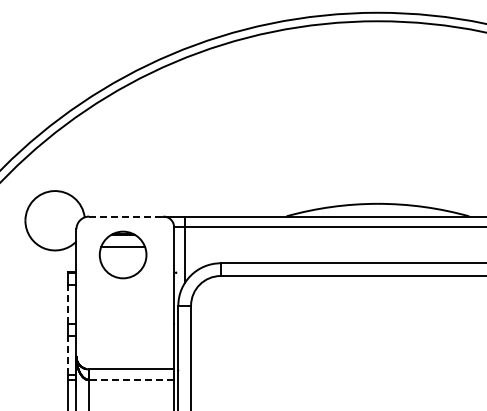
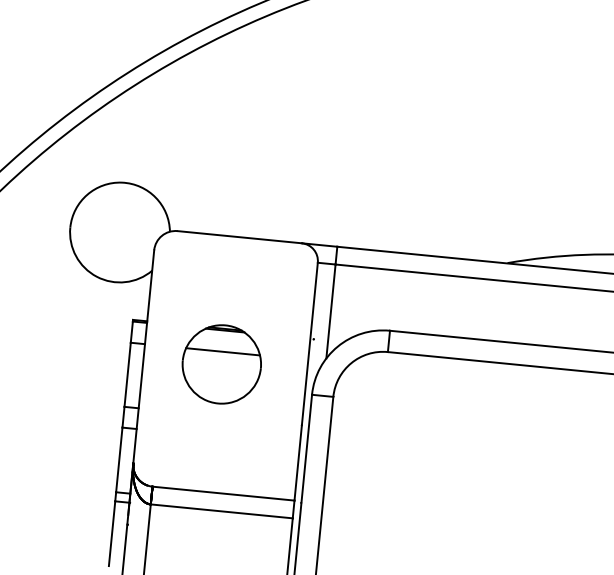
line: (126, 216) -> (240, 237), dashed -> solid
part: (122, 254) -> (220, 363), moved
line: (67, 304) -> (126, 374), dashed -> solid
line: (67, 355) -> (118, 459), dashed -> solid
line: (131, 380) -> (221, 512), dashed -> solid

